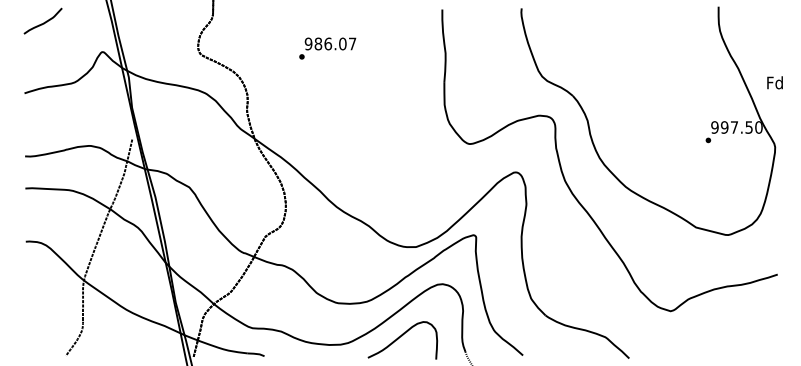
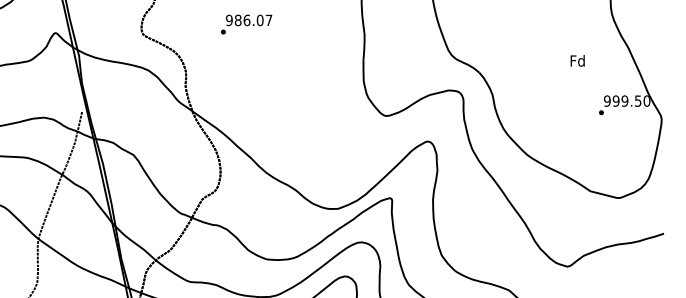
text: (327, 48) -> (246, 24), moved
text: (774, 82) -> (577, 60), moved
text: (734, 127) -> (624, 101), 997.50 -> 999.50

